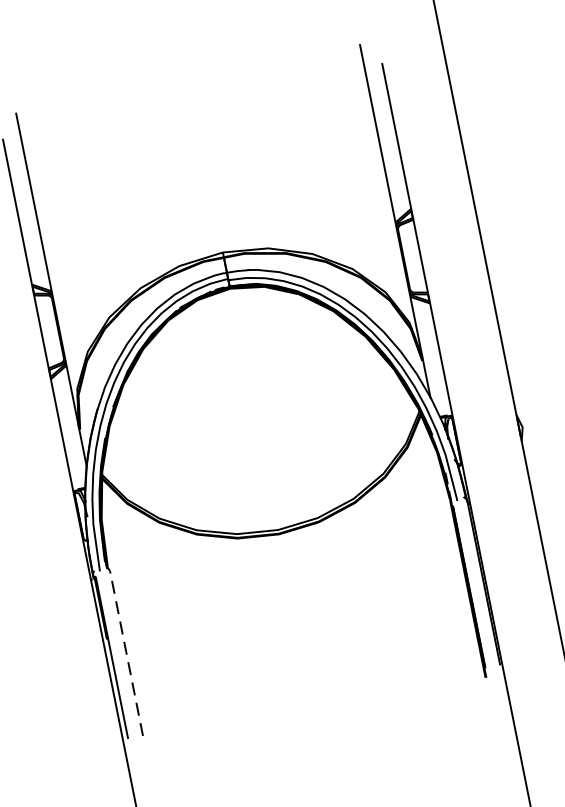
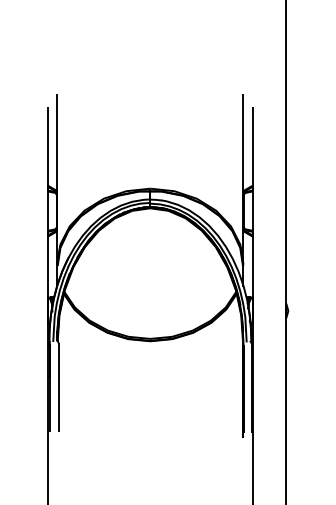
line: (126, 653) -> (58, 387), dashed -> solid

